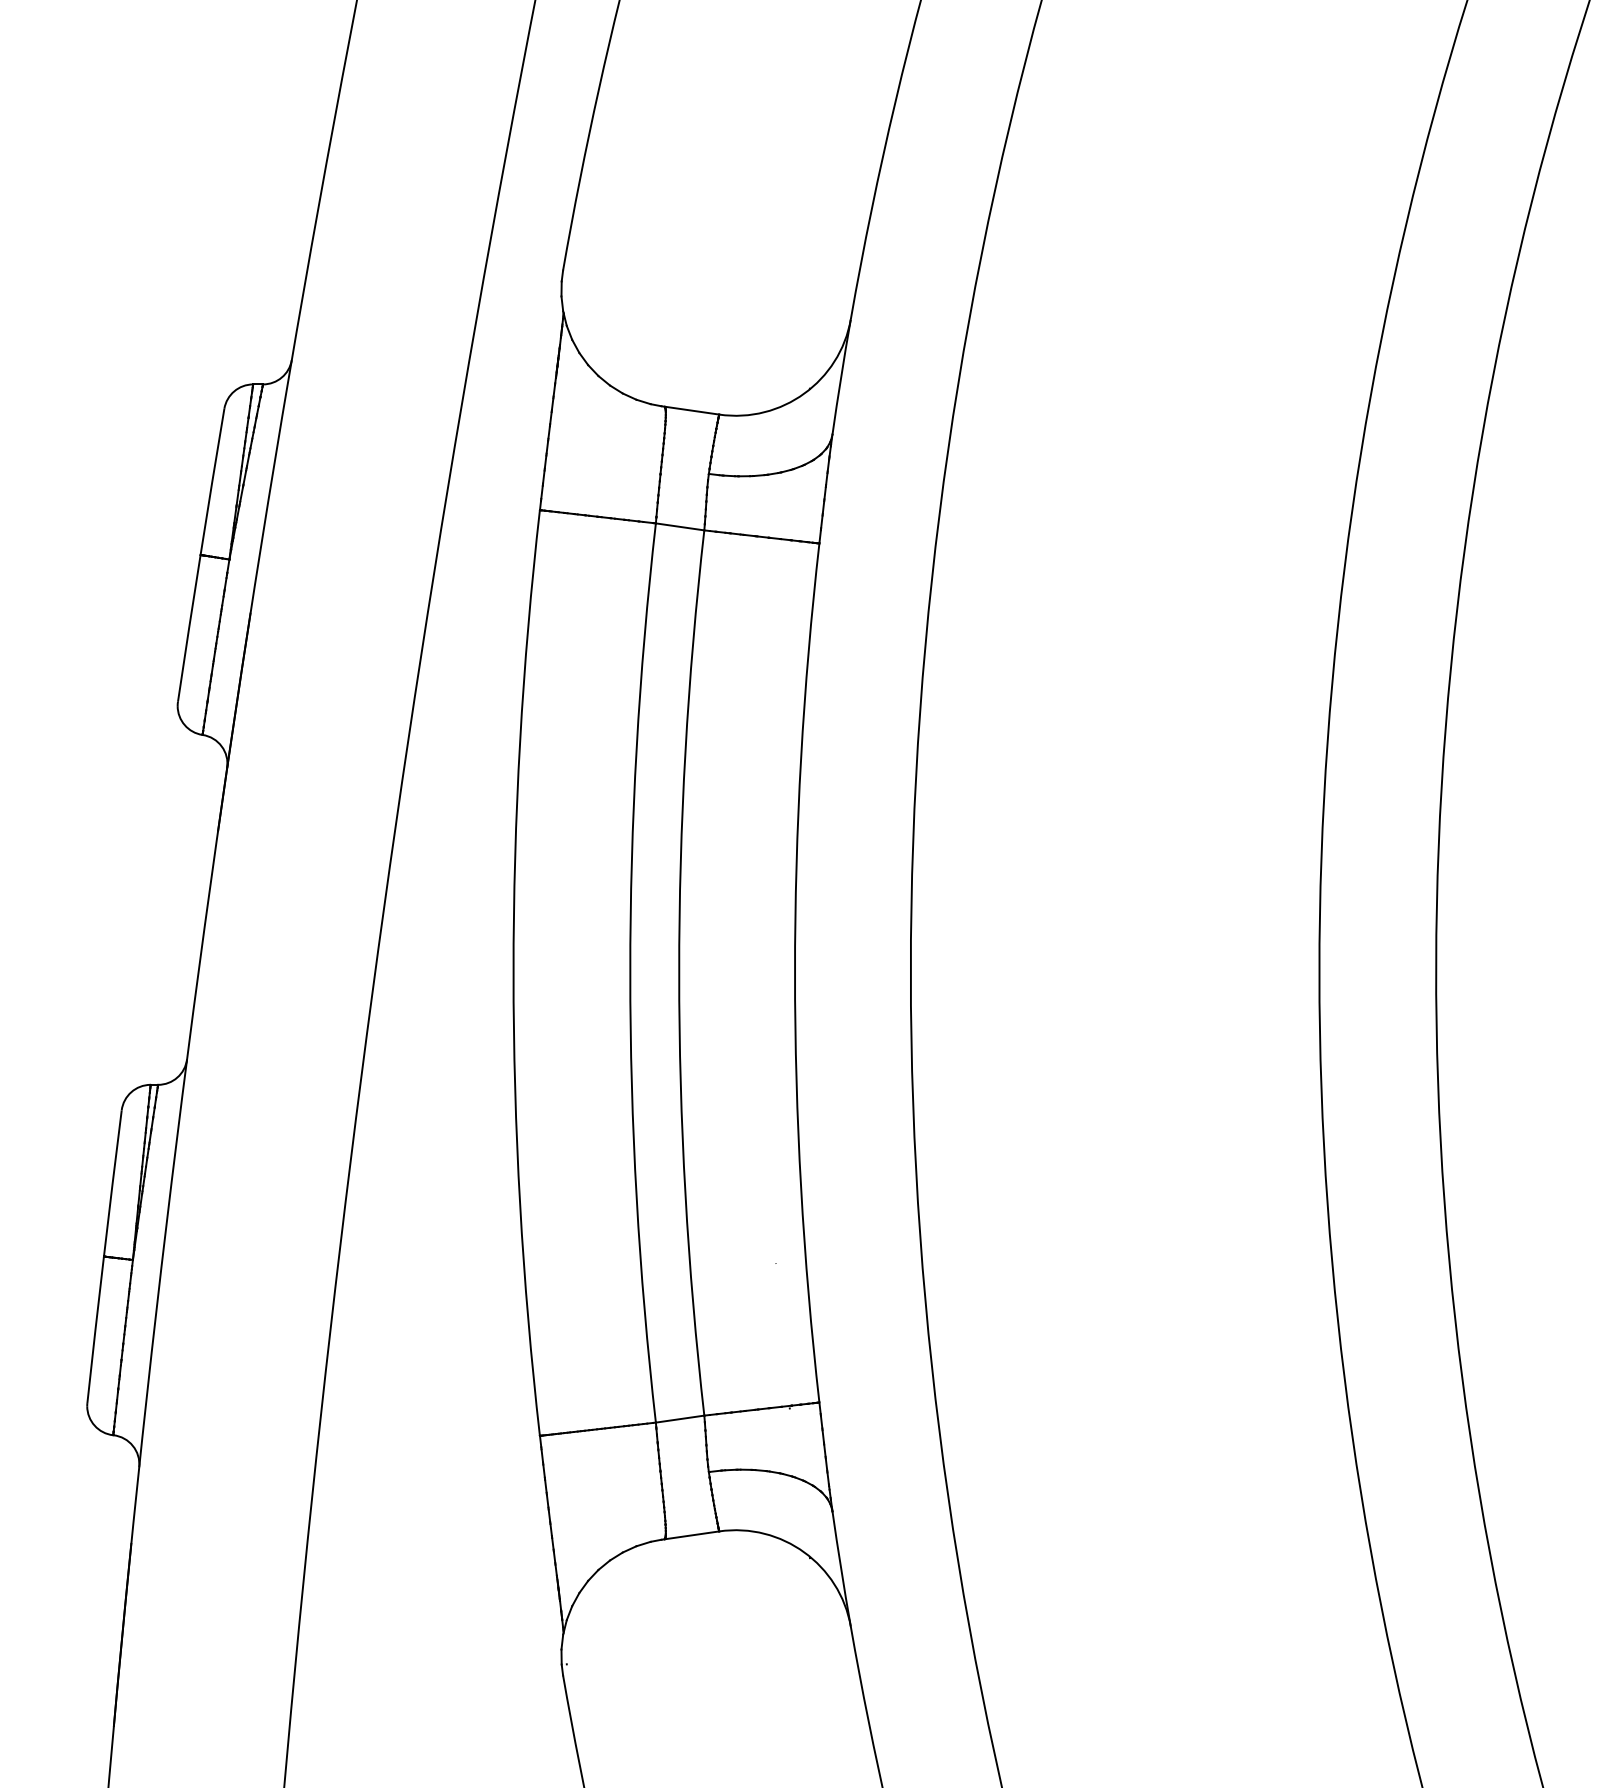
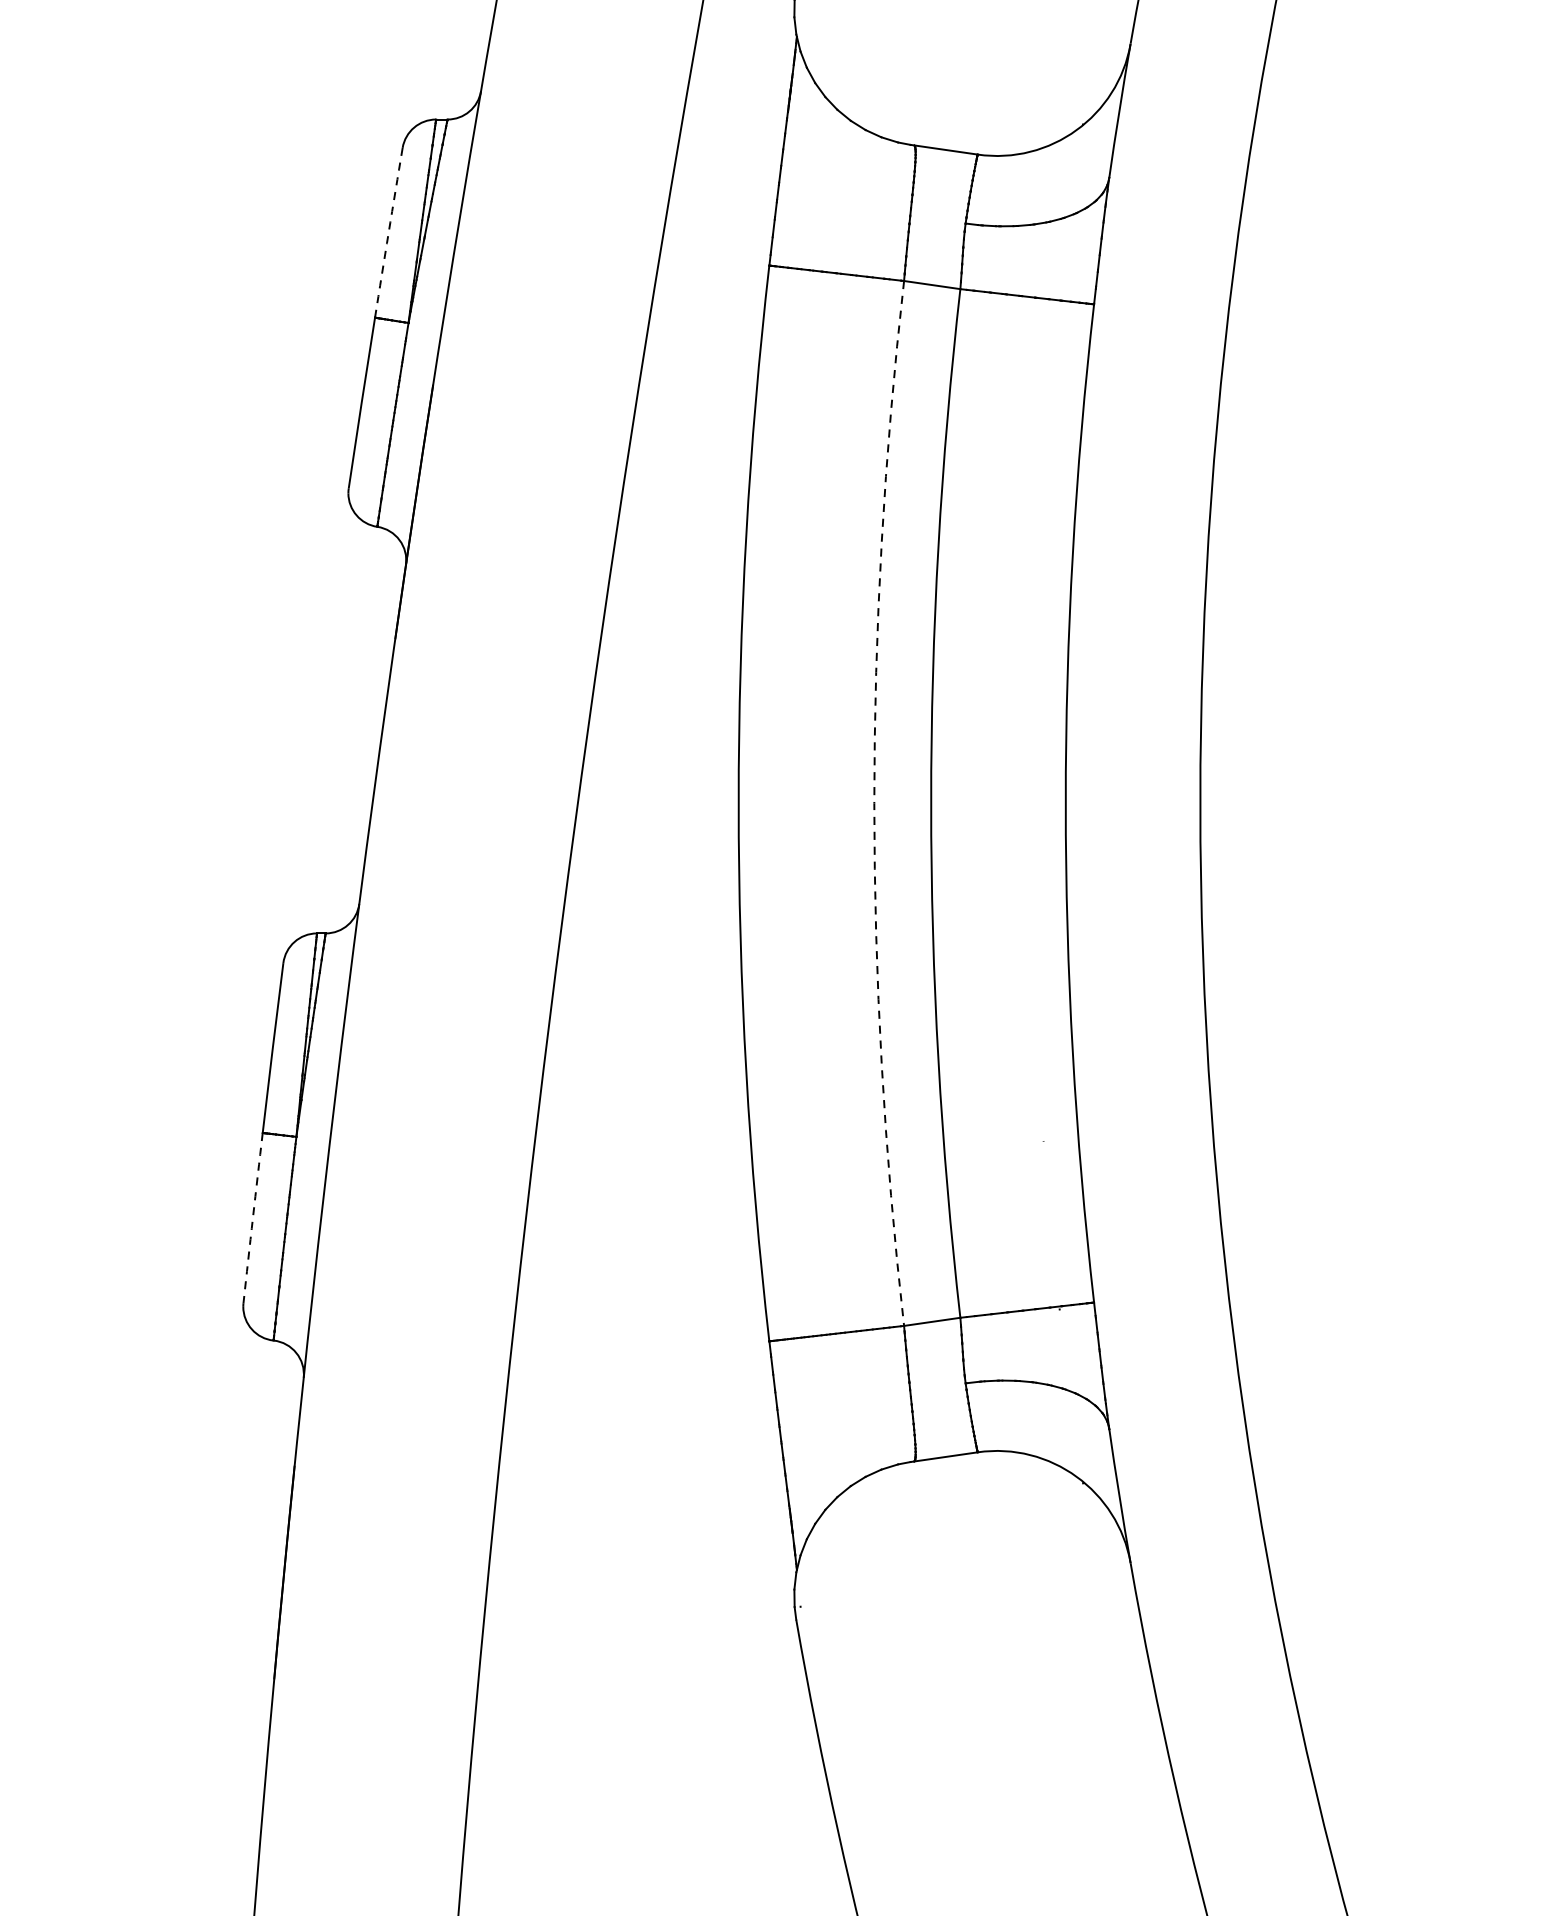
arc: (212, 481) -> (388, 232), solid -> dashed
arc: (630, 973) -> (874, 804), solid -> dashed
arc: (95, 1329) -> (252, 1217), solid -> dashed

